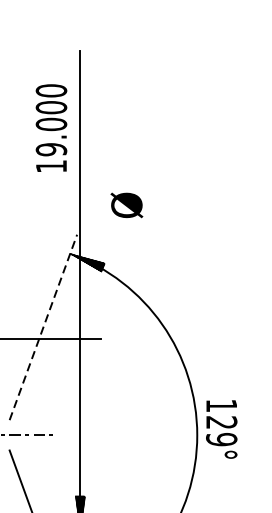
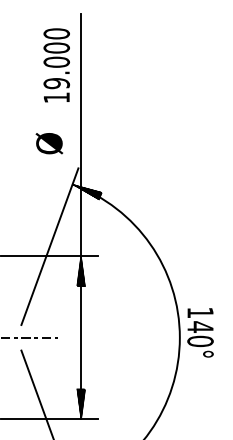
text: (51, 128) -> (56, 65), moved
text: (126, 205) -> (49, 143), moved
line: (44, 327) -> (50, 246), dashed -> solid
hatch: (80, 356) -> (81, 271), added
text: (221, 430) -> (200, 333), 129° -> 140°

